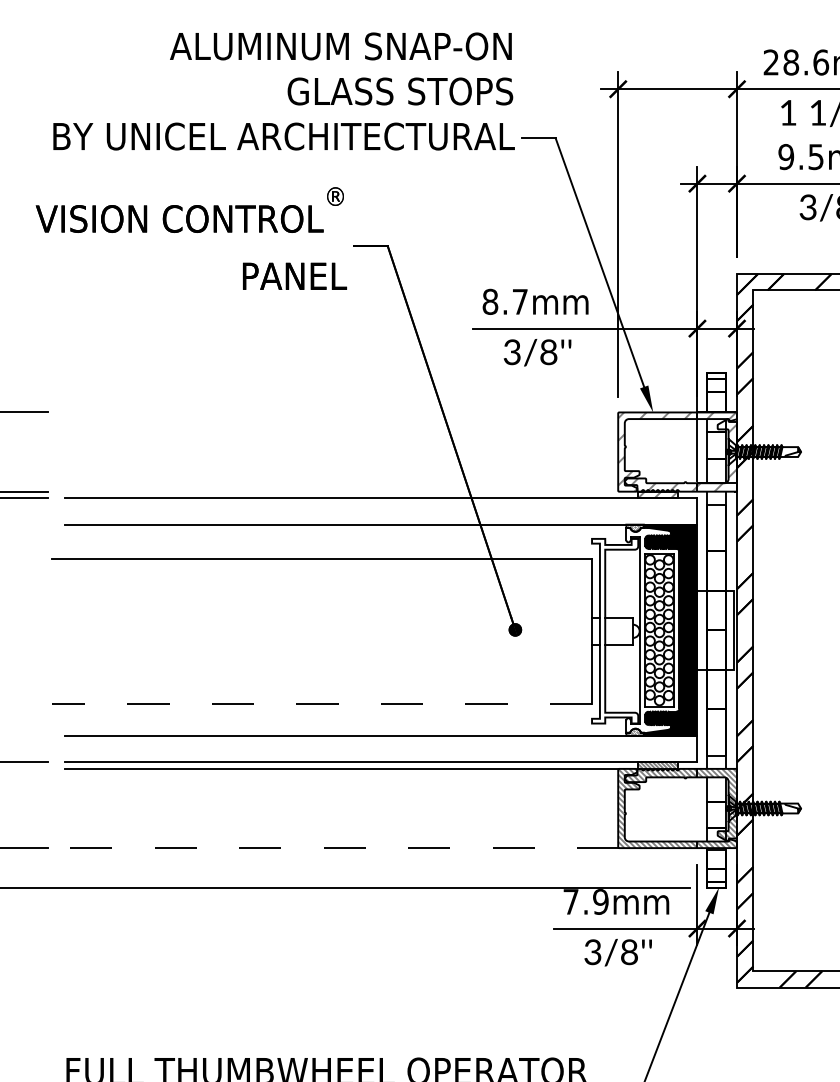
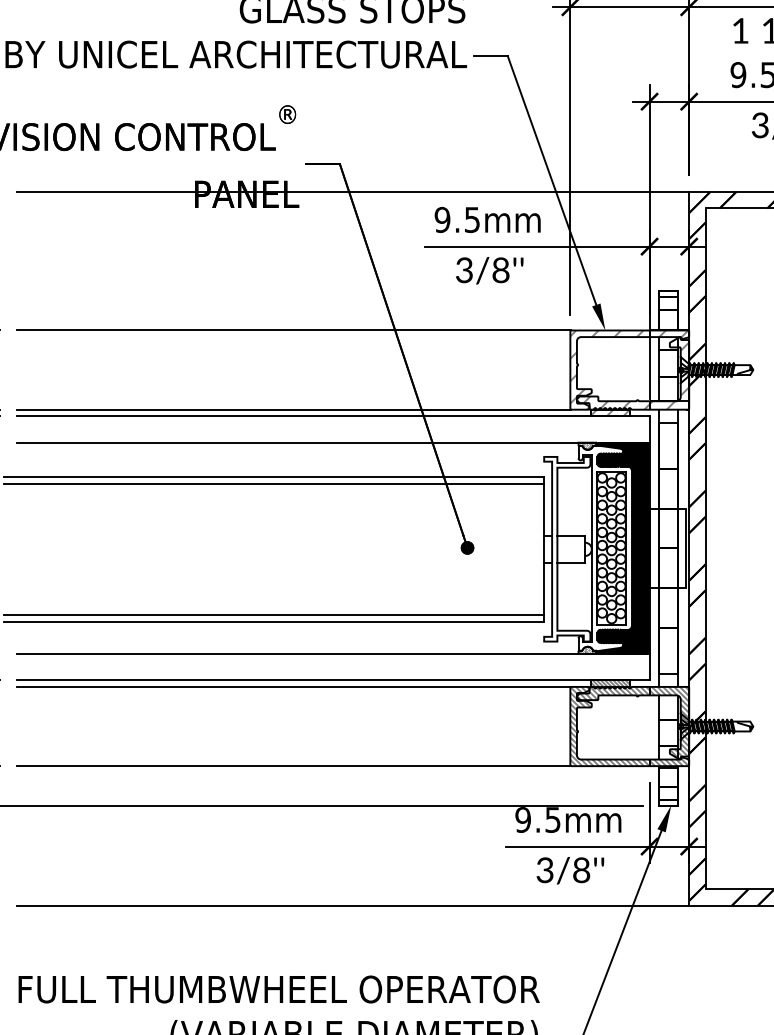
line: (400, 273) -> (352, 191), added
text: (504, 301) -> (456, 219), 8.7mm -> 9.5mm
line: (341, 412) -> (293, 330), added
line: (341, 491) -> (293, 409), added
line: (322, 565) -> (274, 483), added
line: (322, 696) -> (274, 614), added
line: (322, 703) -> (274, 621), dashed -> solid
line: (341, 848) -> (293, 766), dashed -> solid
text: (585, 901) -> (537, 819), 7.9mm -> 9.5mm
line: (400, 987) -> (352, 905), added

